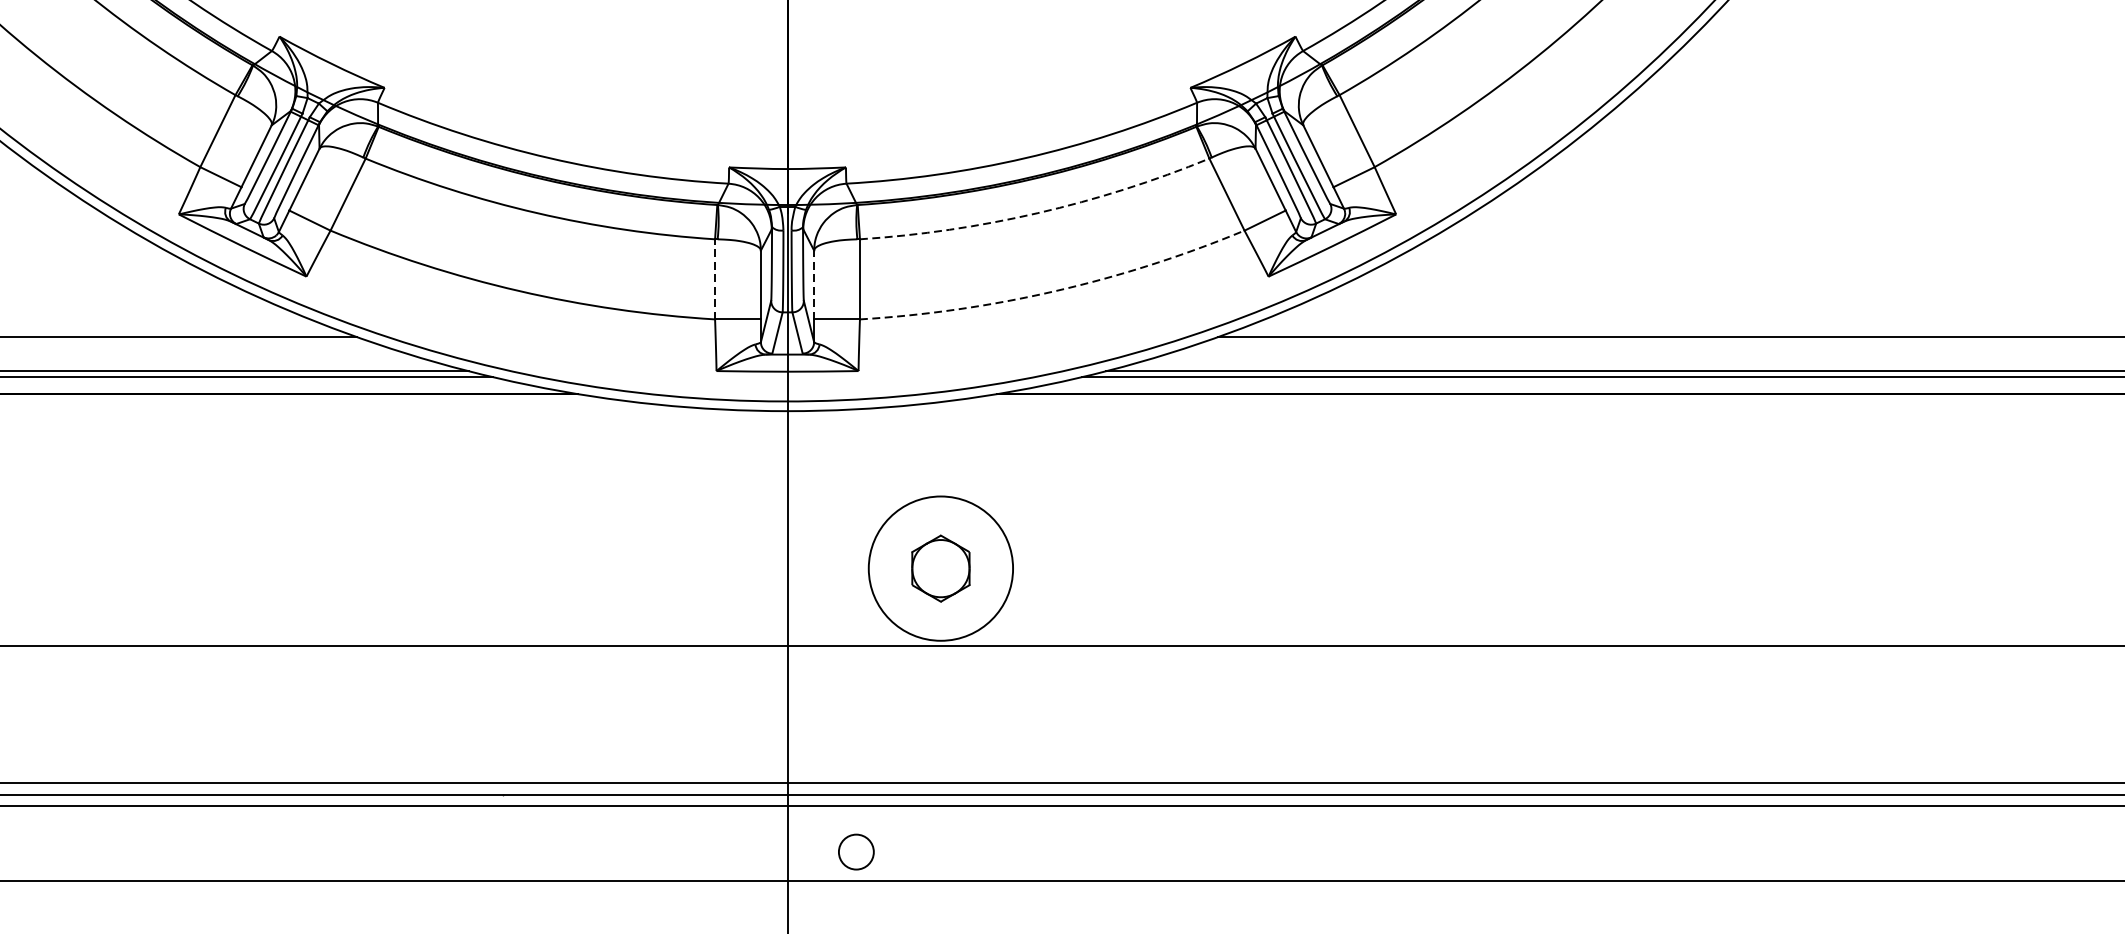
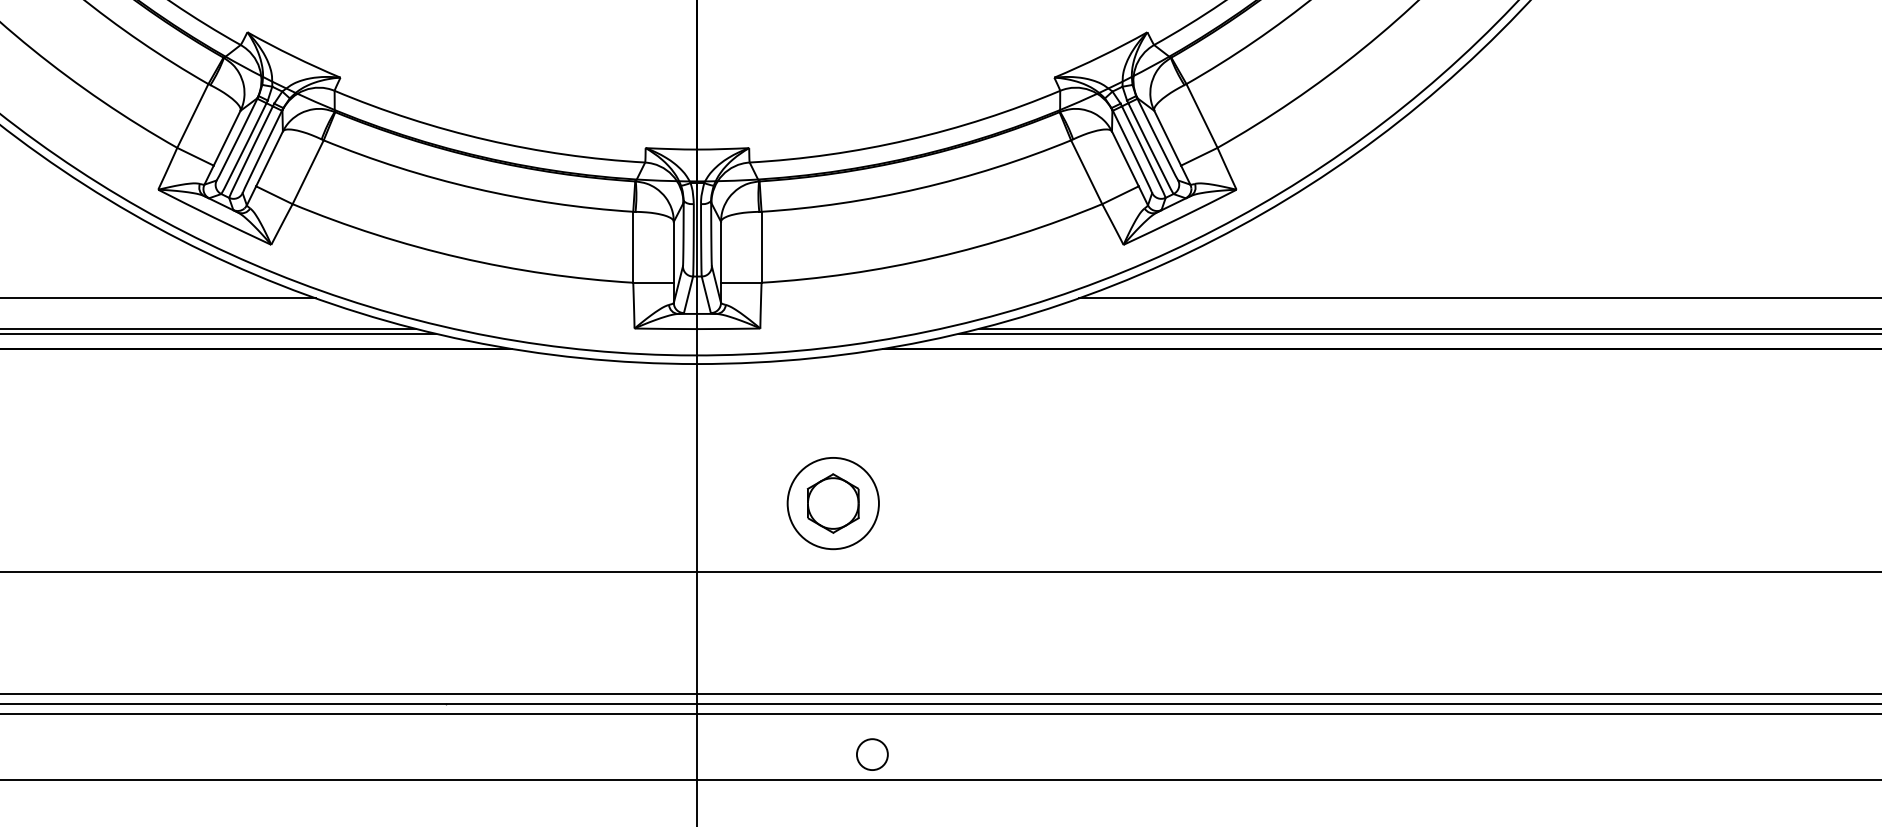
arc: (1038, 212) -> (919, 188), dashed -> solid
line: (715, 278) -> (633, 246), dashed -> solid
line: (814, 284) -> (721, 251), dashed -> solid
arc: (1056, 290) -> (935, 257), dashed -> solid
circle: (940, 568) -> (832, 503), size x0.71
circle: (856, 851) -> (872, 754), moved

